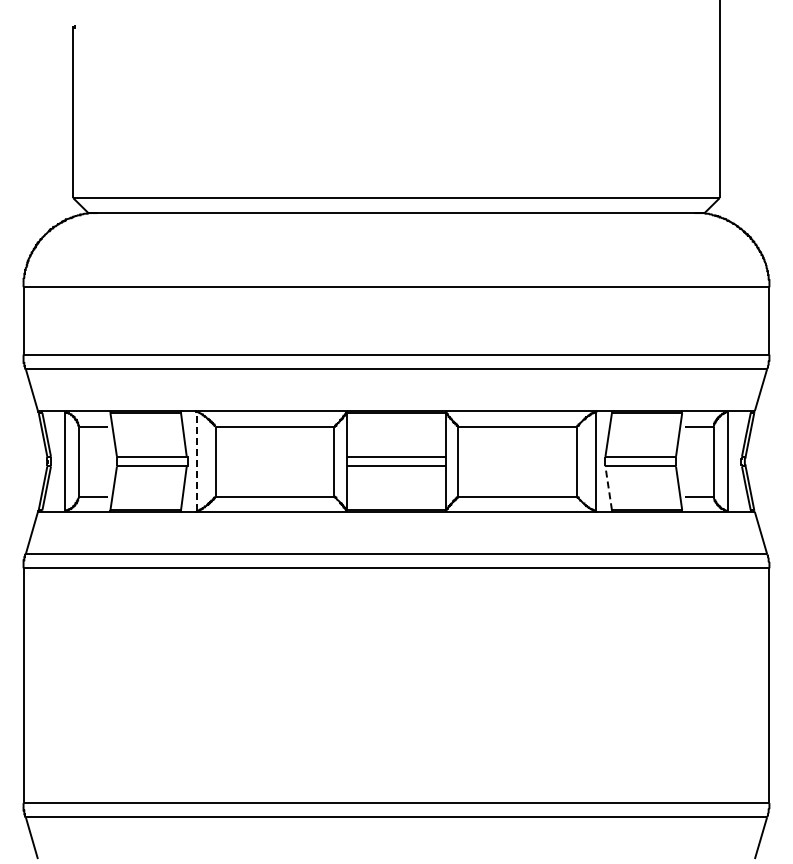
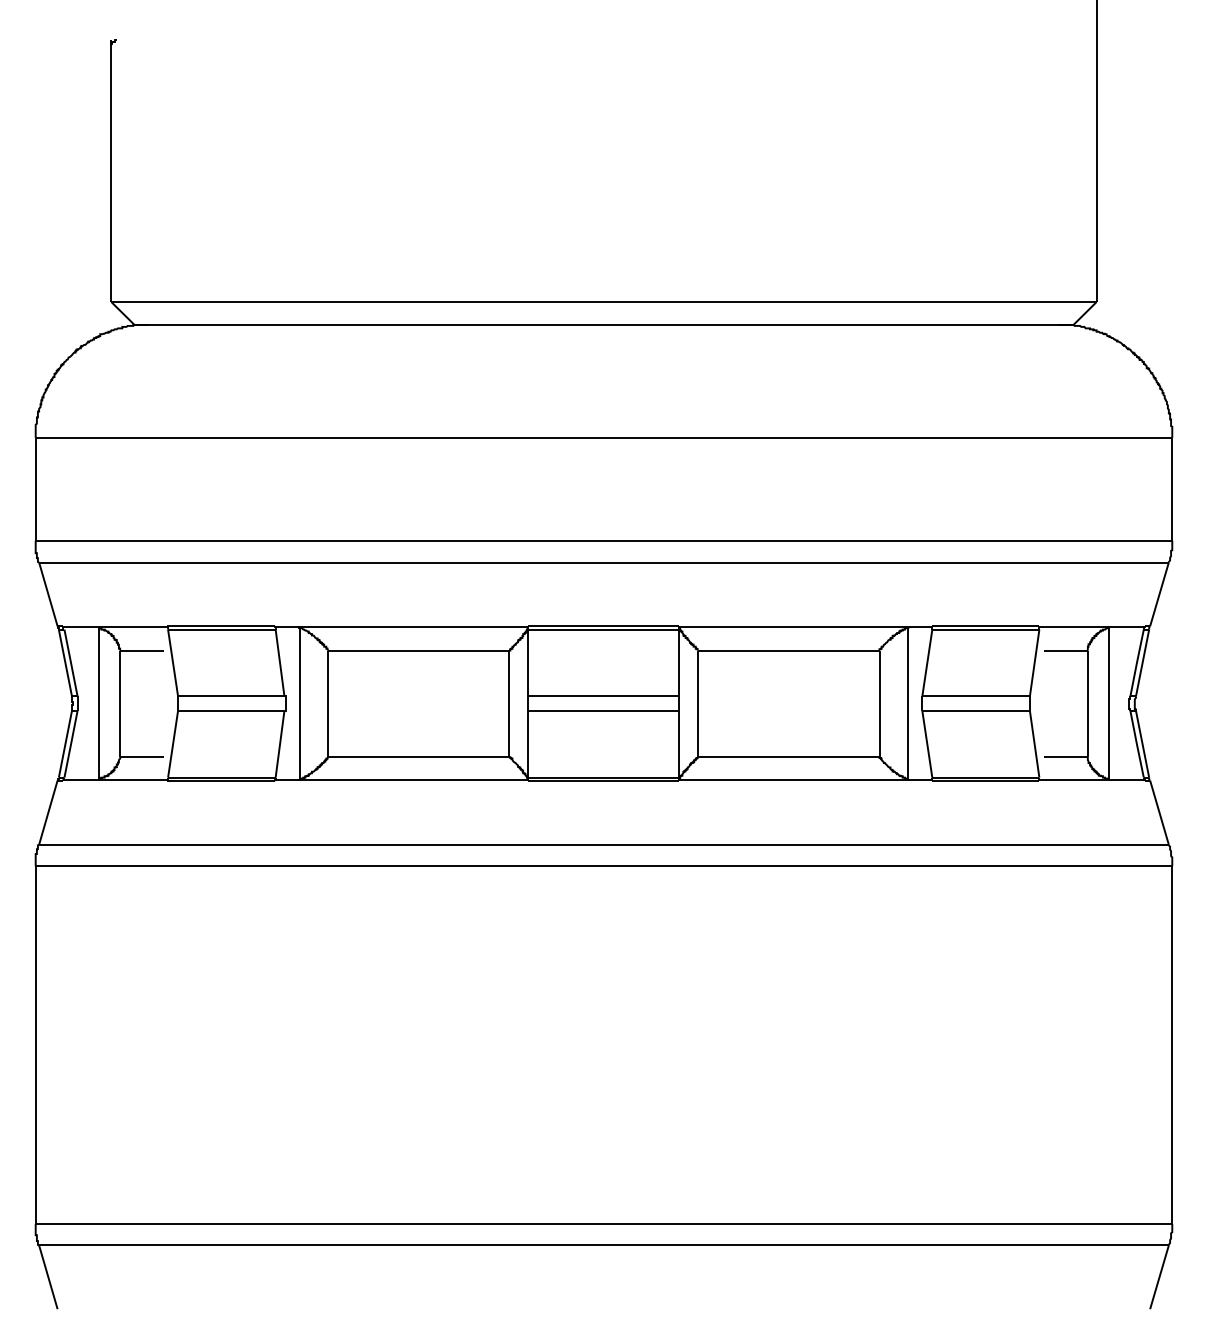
line: (196, 460) -> (299, 701), dashed -> solid
line: (608, 487) -> (927, 743), dashed -> solid

